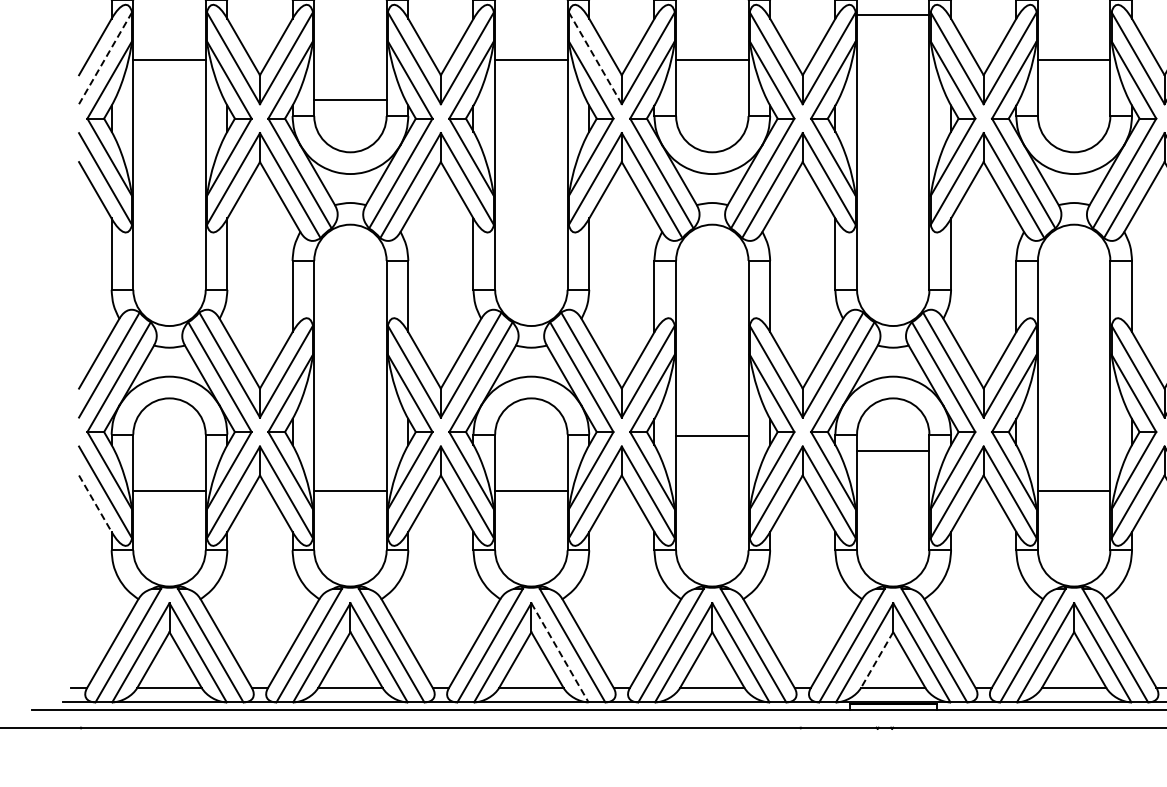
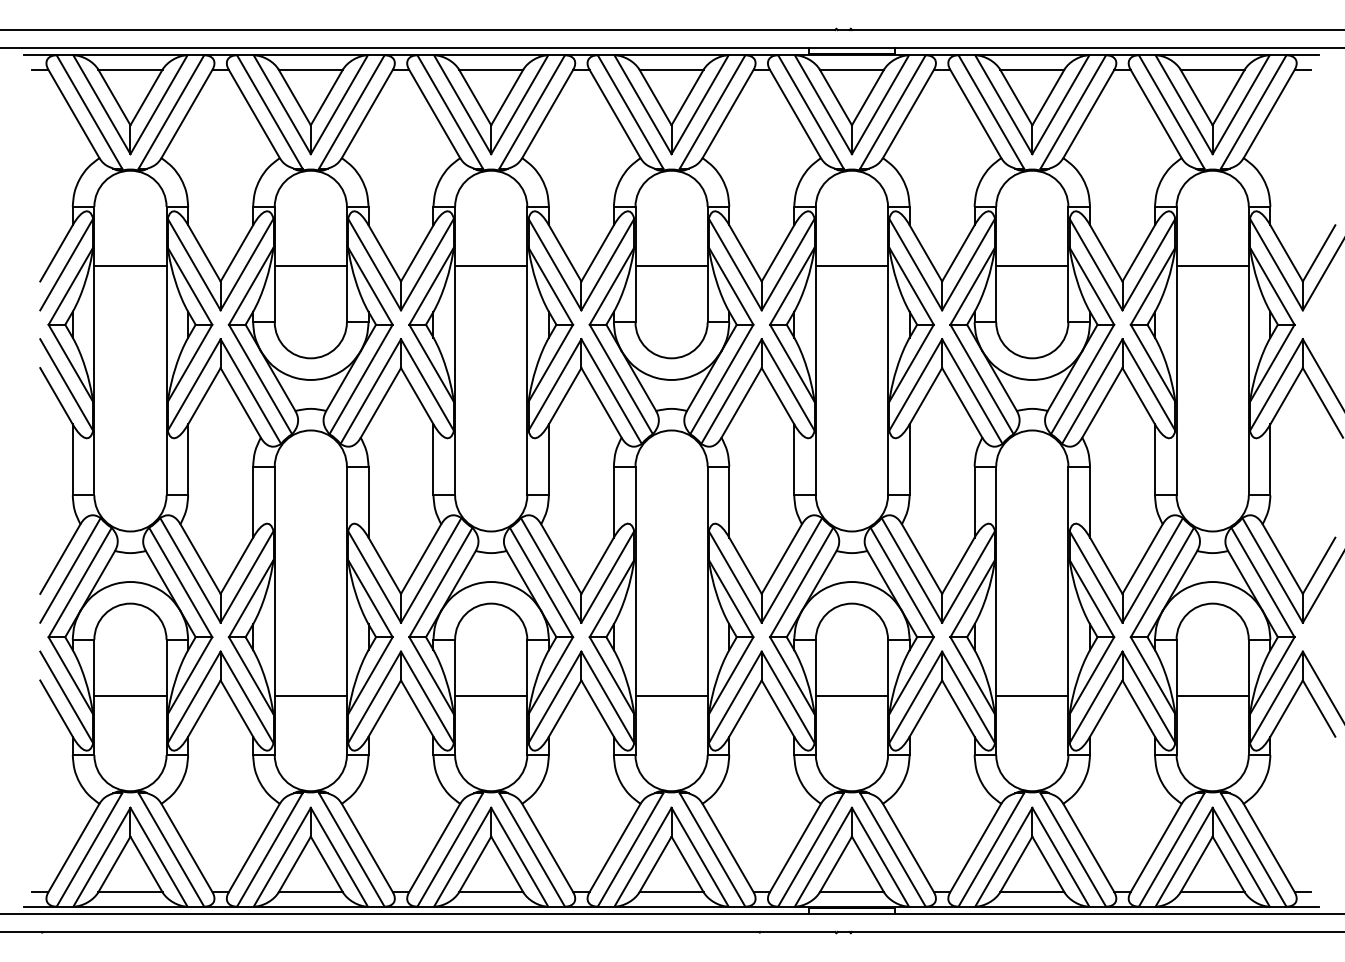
line: (892, 15) -> (851, 266), moved
line: (105, 58) -> (66, 264), dashed -> solid
line: (594, 58) -> (554, 264), dashed -> solid
line: (350, 100) -> (310, 266), moved
line: (712, 436) -> (671, 695), moved
line: (892, 451) -> (851, 695), moved
line: (95, 504) -> (56, 709), dashed -> solid
line: (559, 653) -> (519, 857), dashed -> solid
line: (876, 660) -> (835, 864), dashed -> solid

